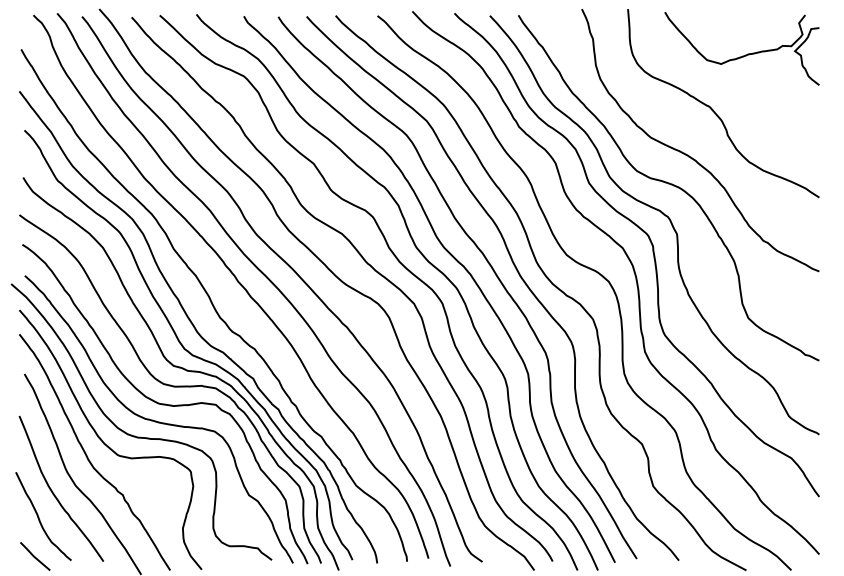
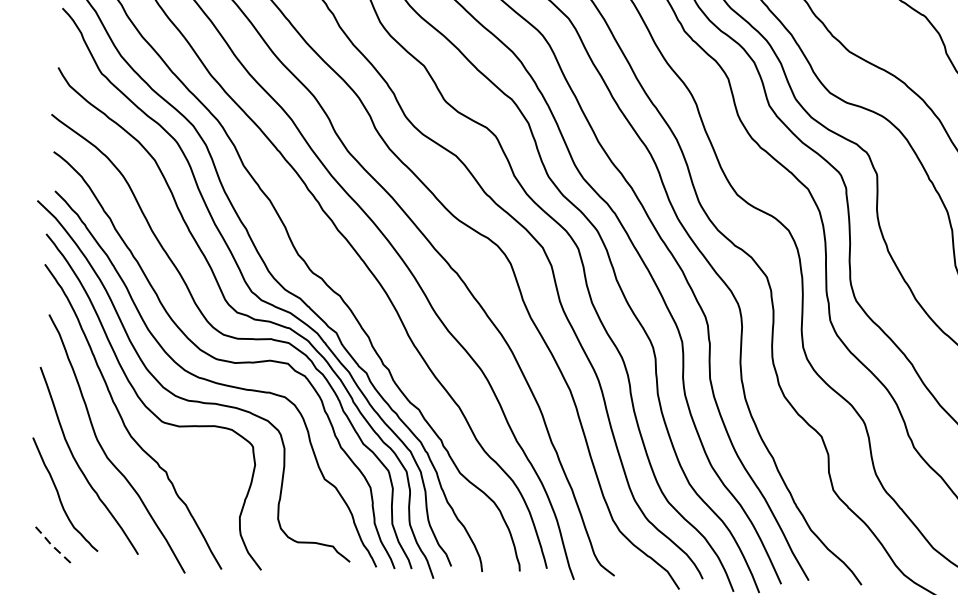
line: (33, 556) -> (50, 544), solid -> dashed

